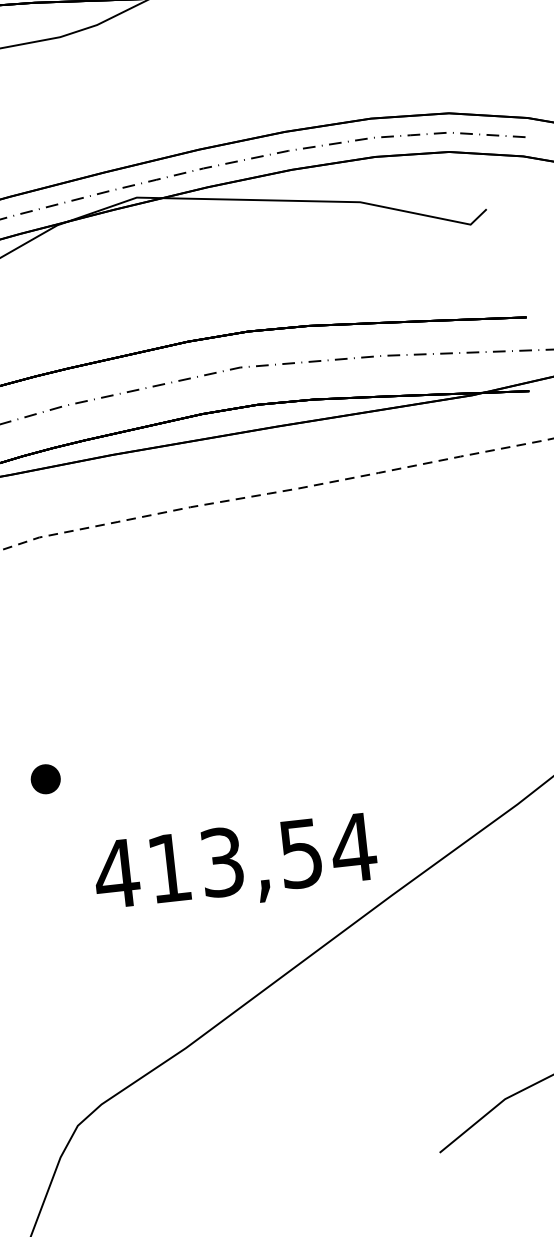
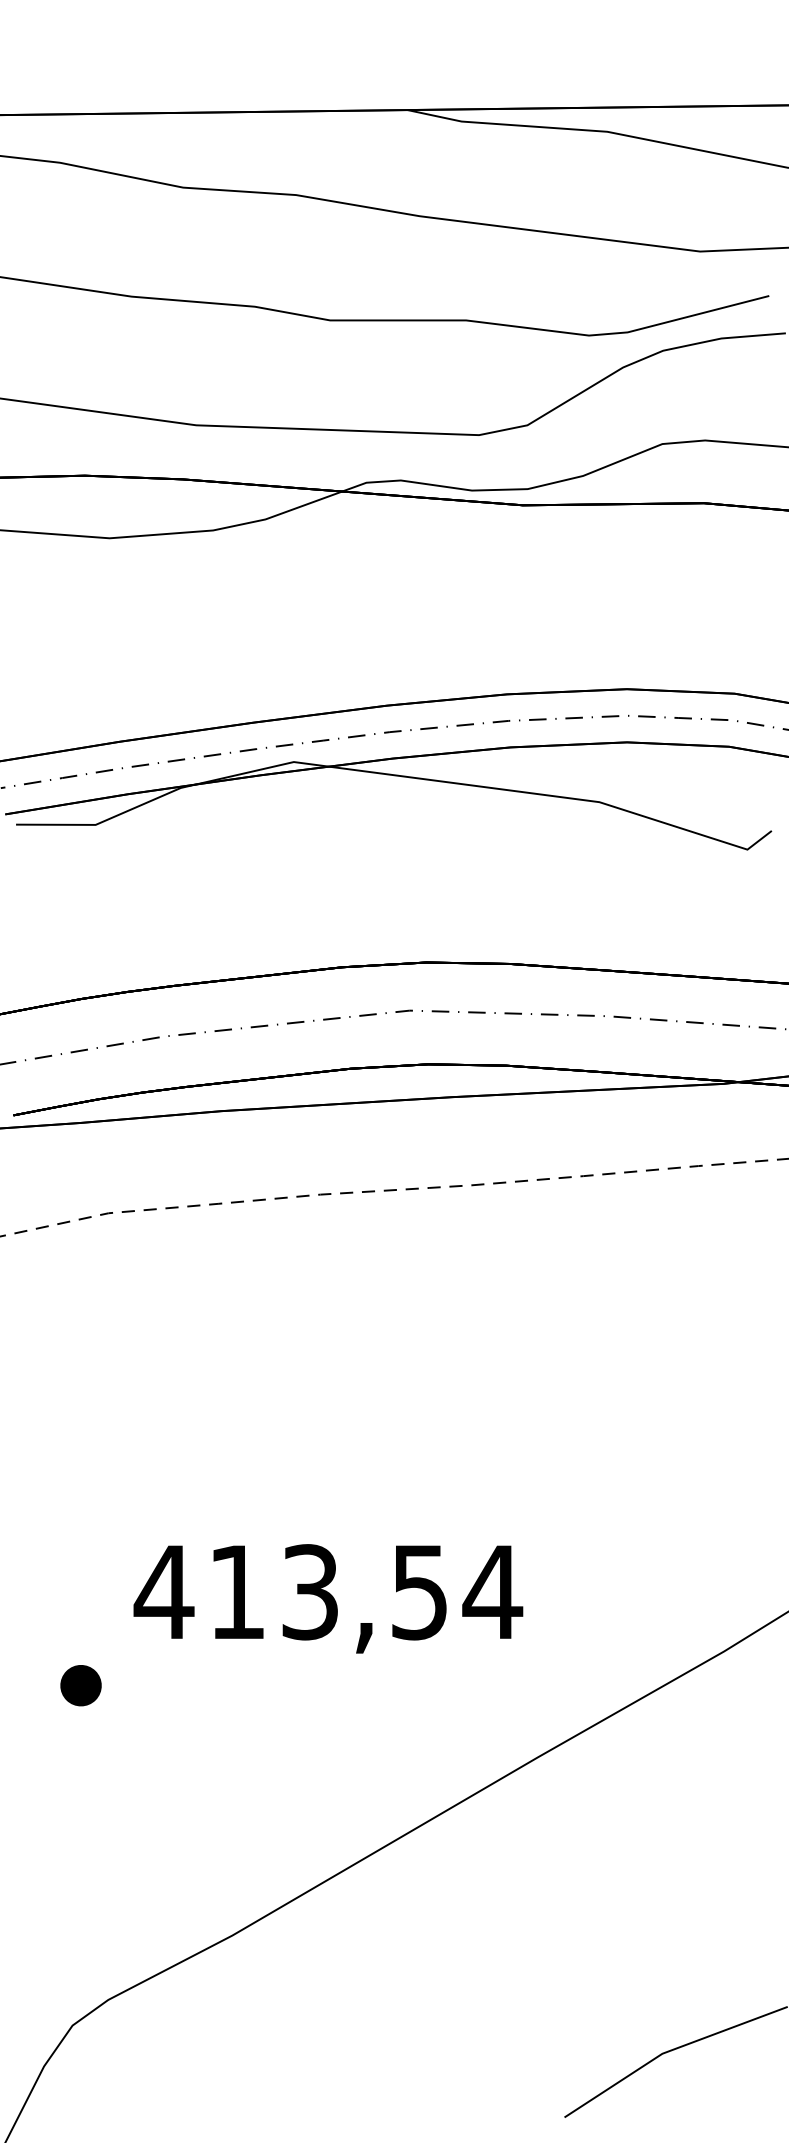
part: (45, 779) -> (80, 1685), moved
text: (235, 865) -> (328, 1598), moved

